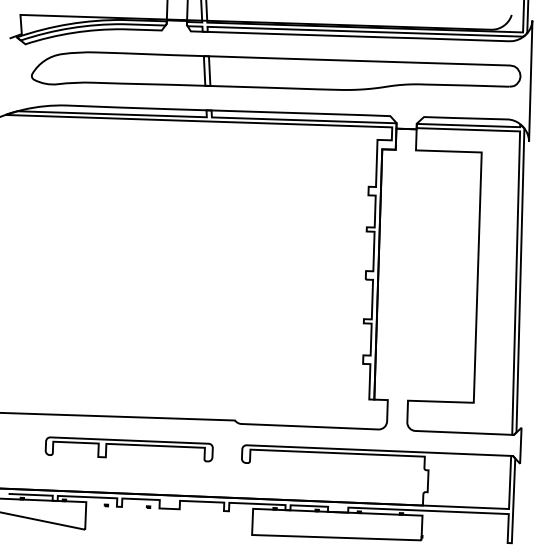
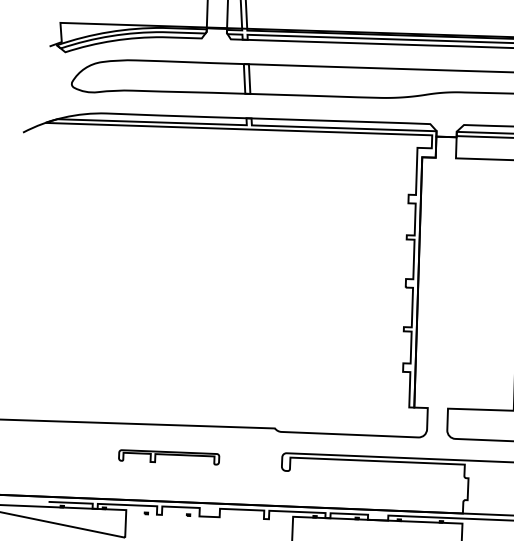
part: (128, 449) -> (168, 457), size x0.6

